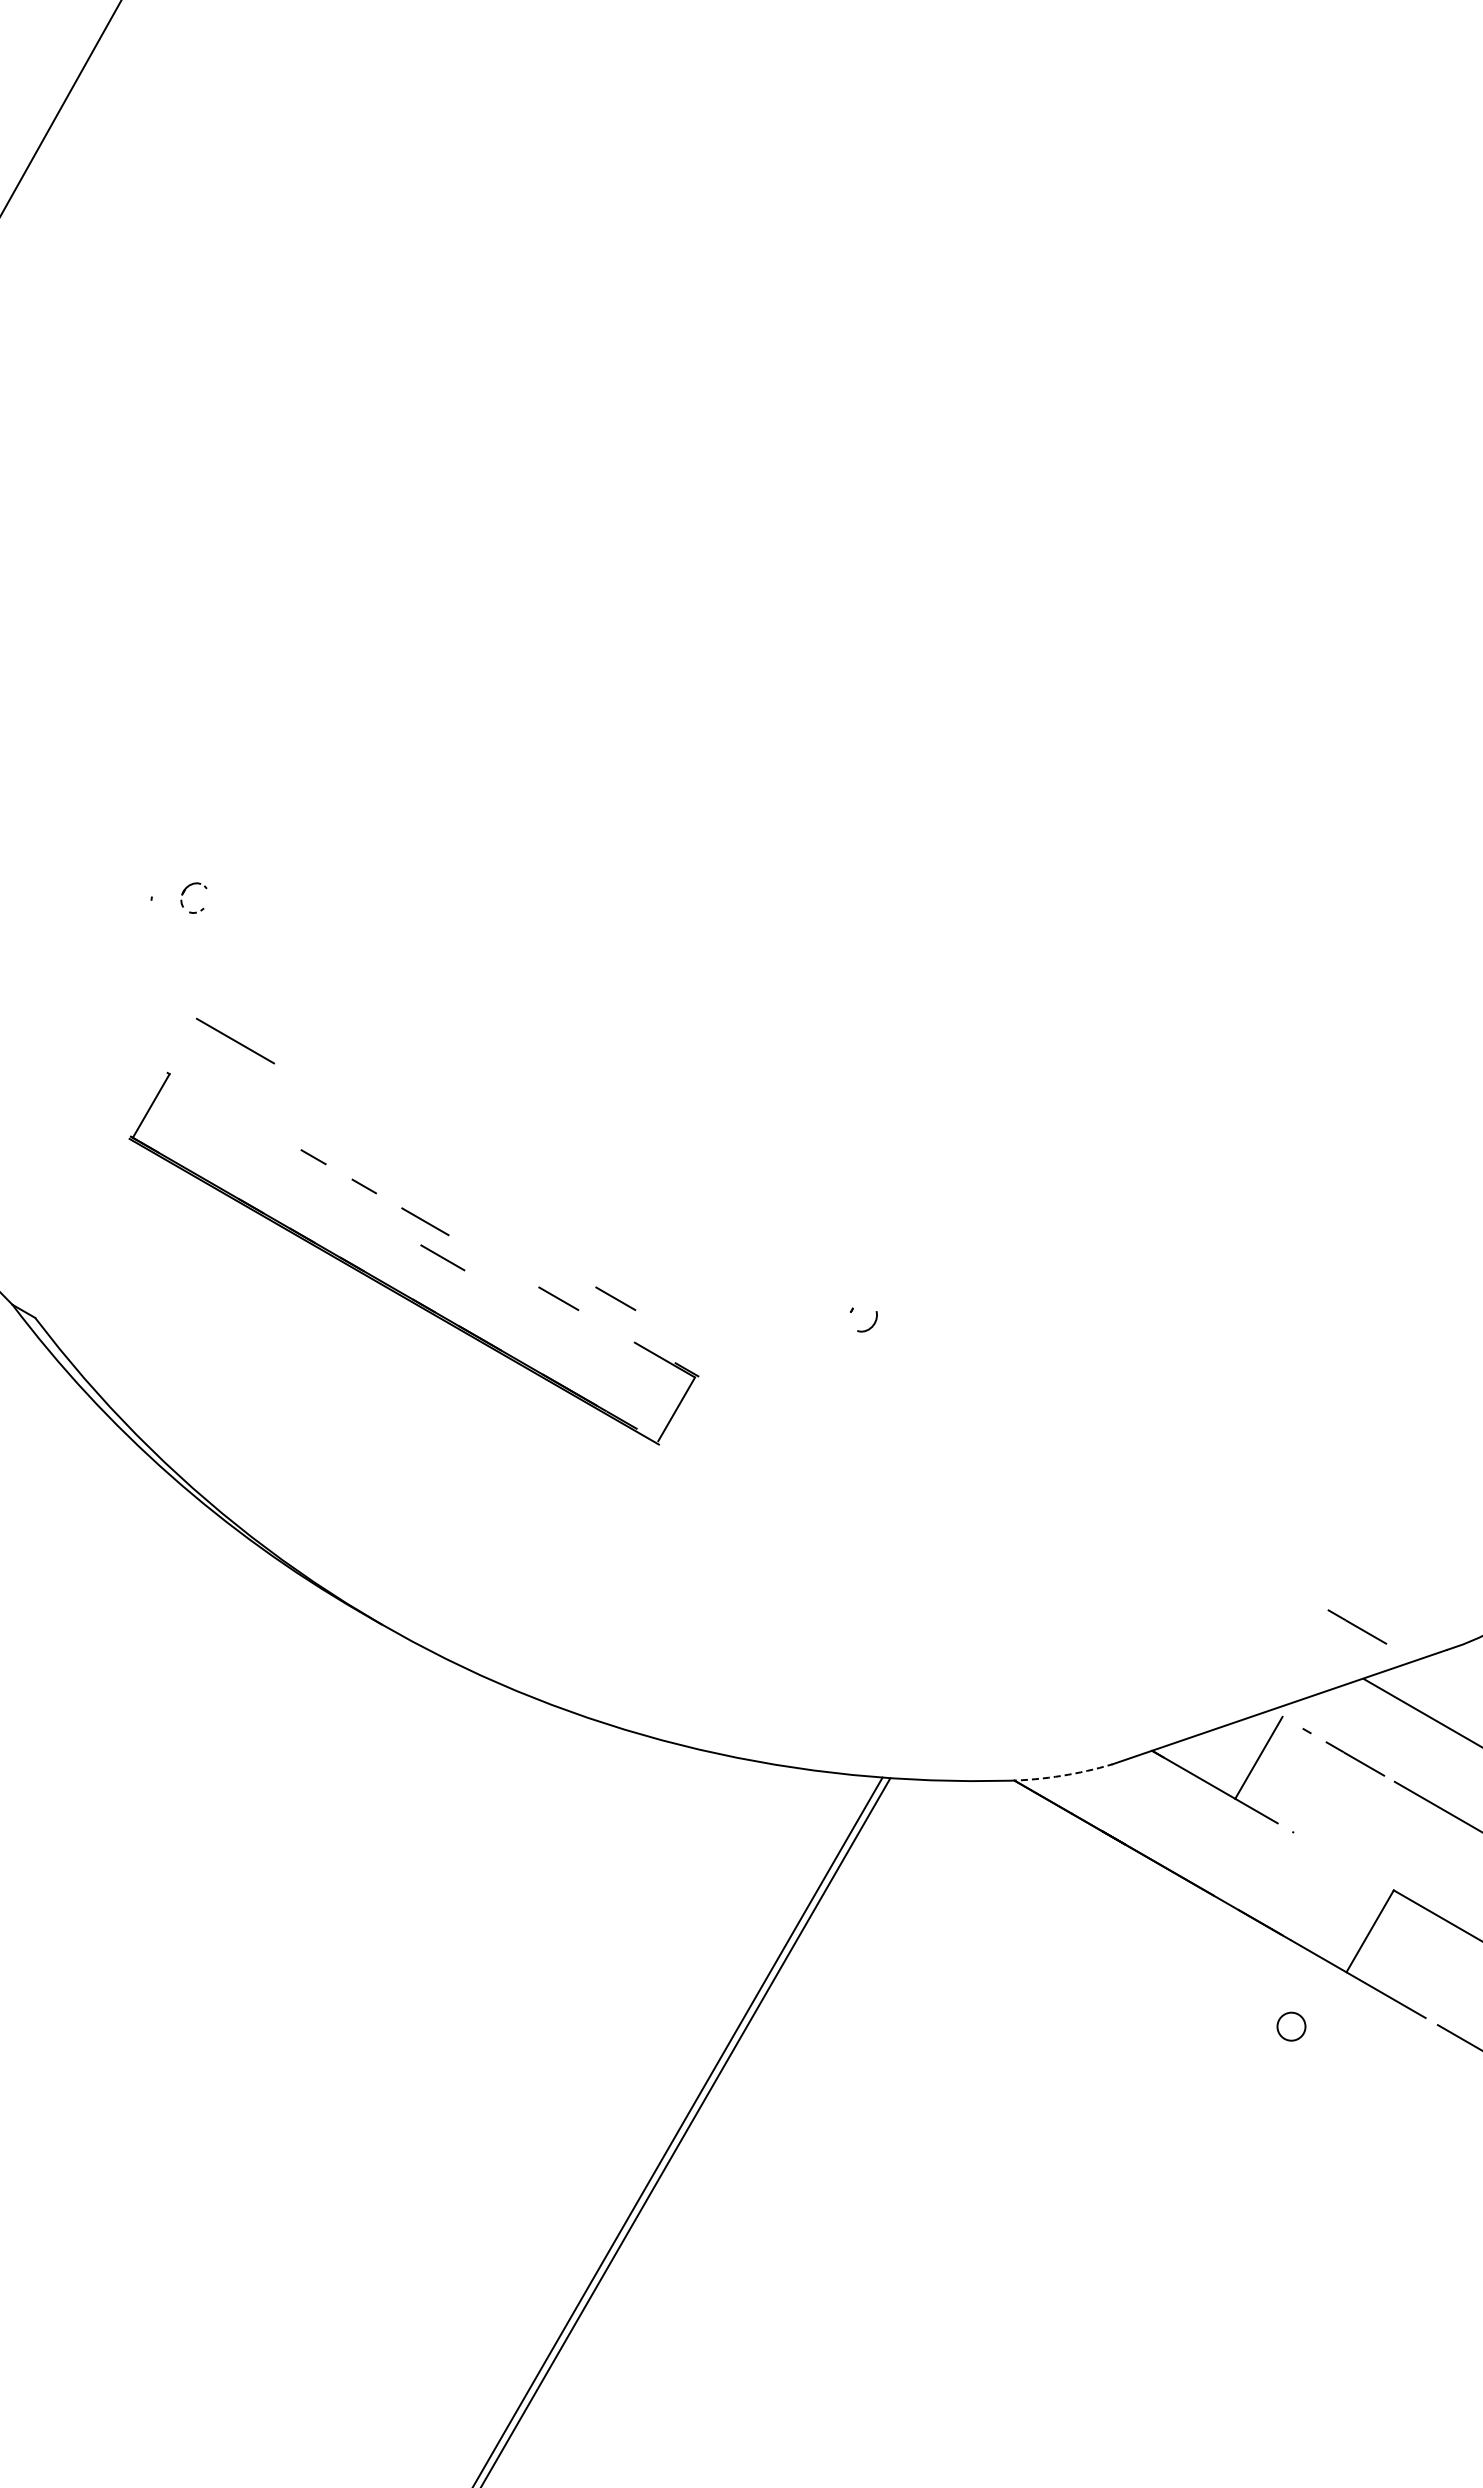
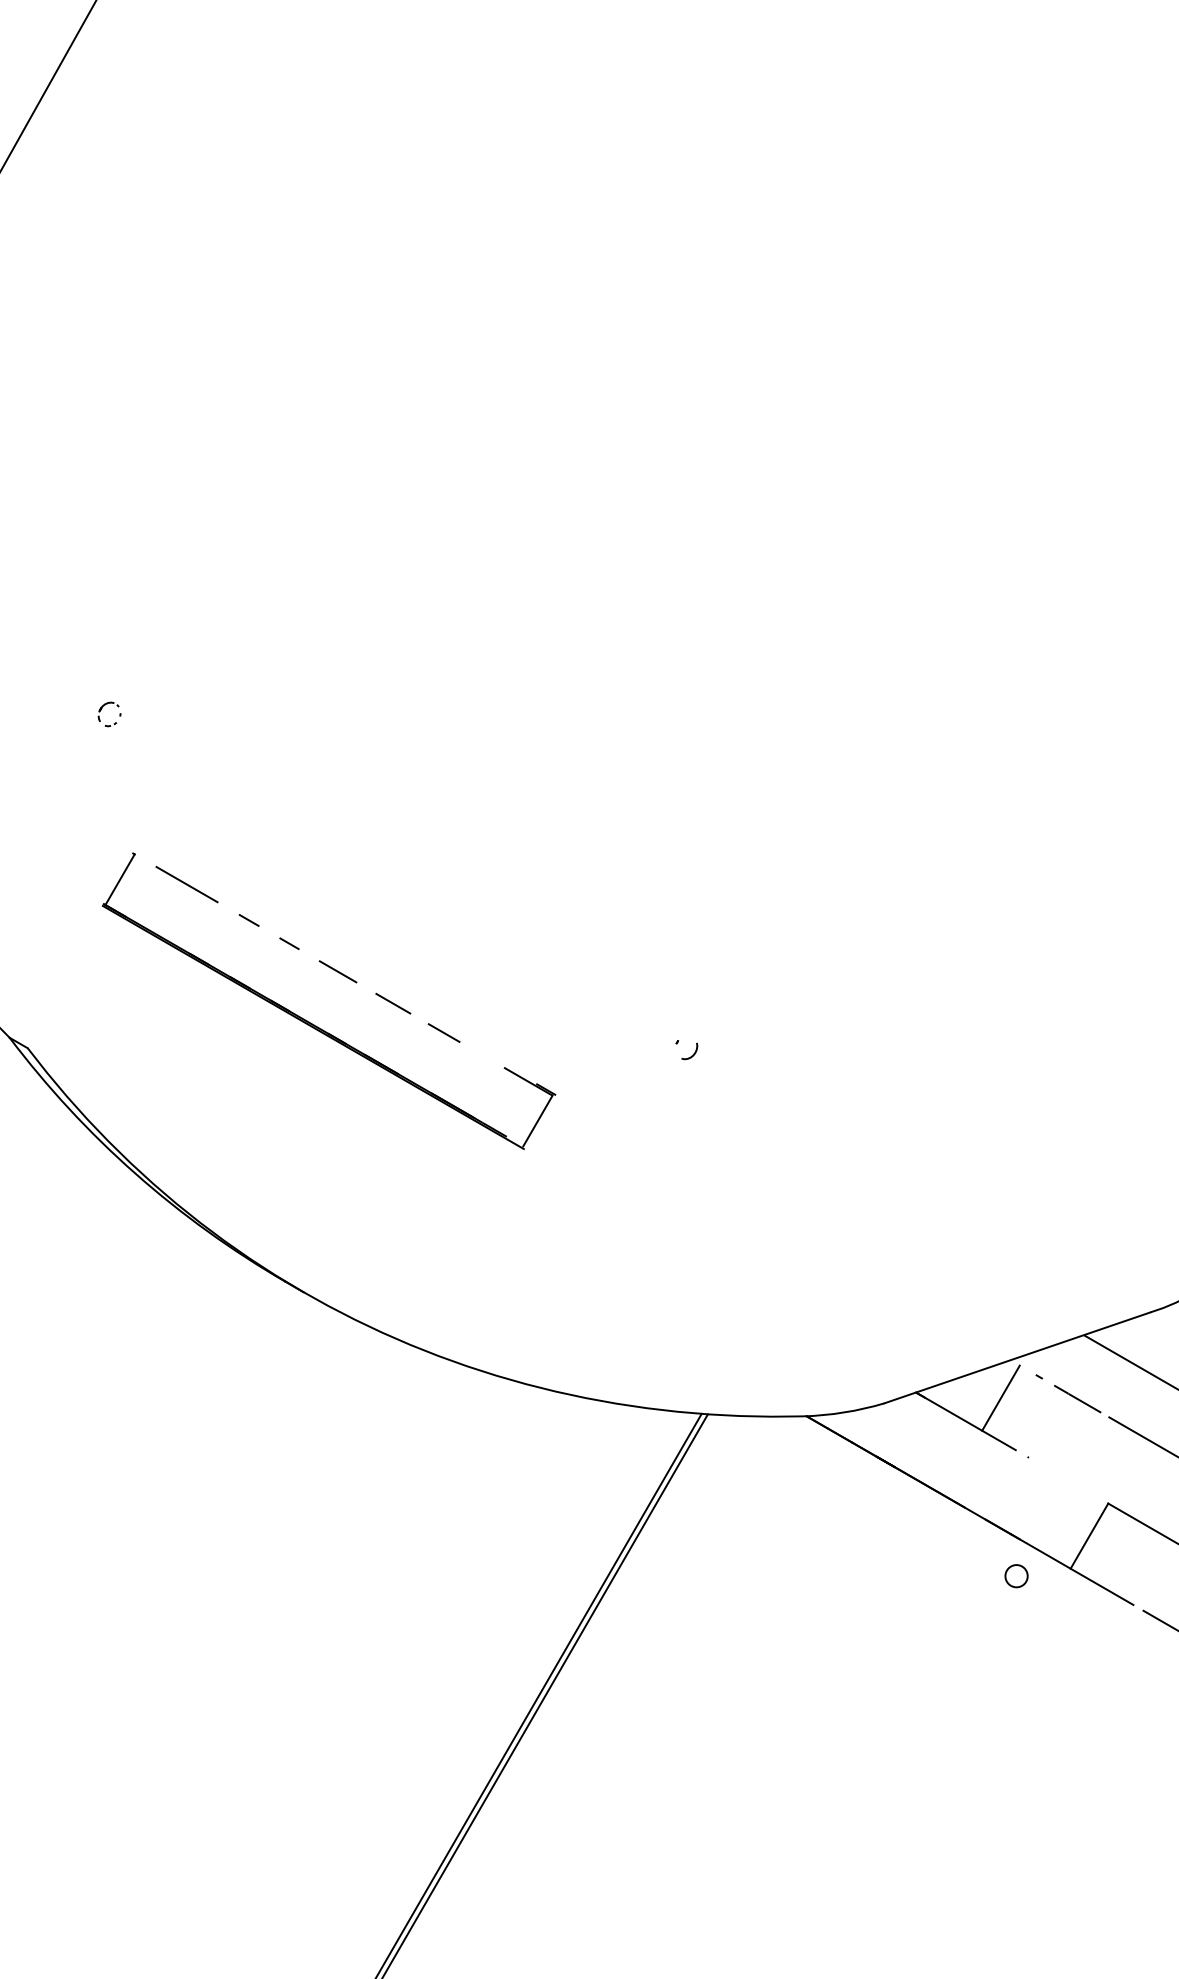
part: (185, 891) -> (101, 709), moved
line: (235, 1040) -> (187, 884), moved
line: (442, 1257) -> (393, 1003), moved
line: (615, 1298) -> (489, 1032), removed
line: (1357, 1626) -> (1079, 1293), removed
arc: (1061, 1775) -> (843, 1412), dashed -> solid
circle: (1291, 2026) -> (1016, 1576), moved

